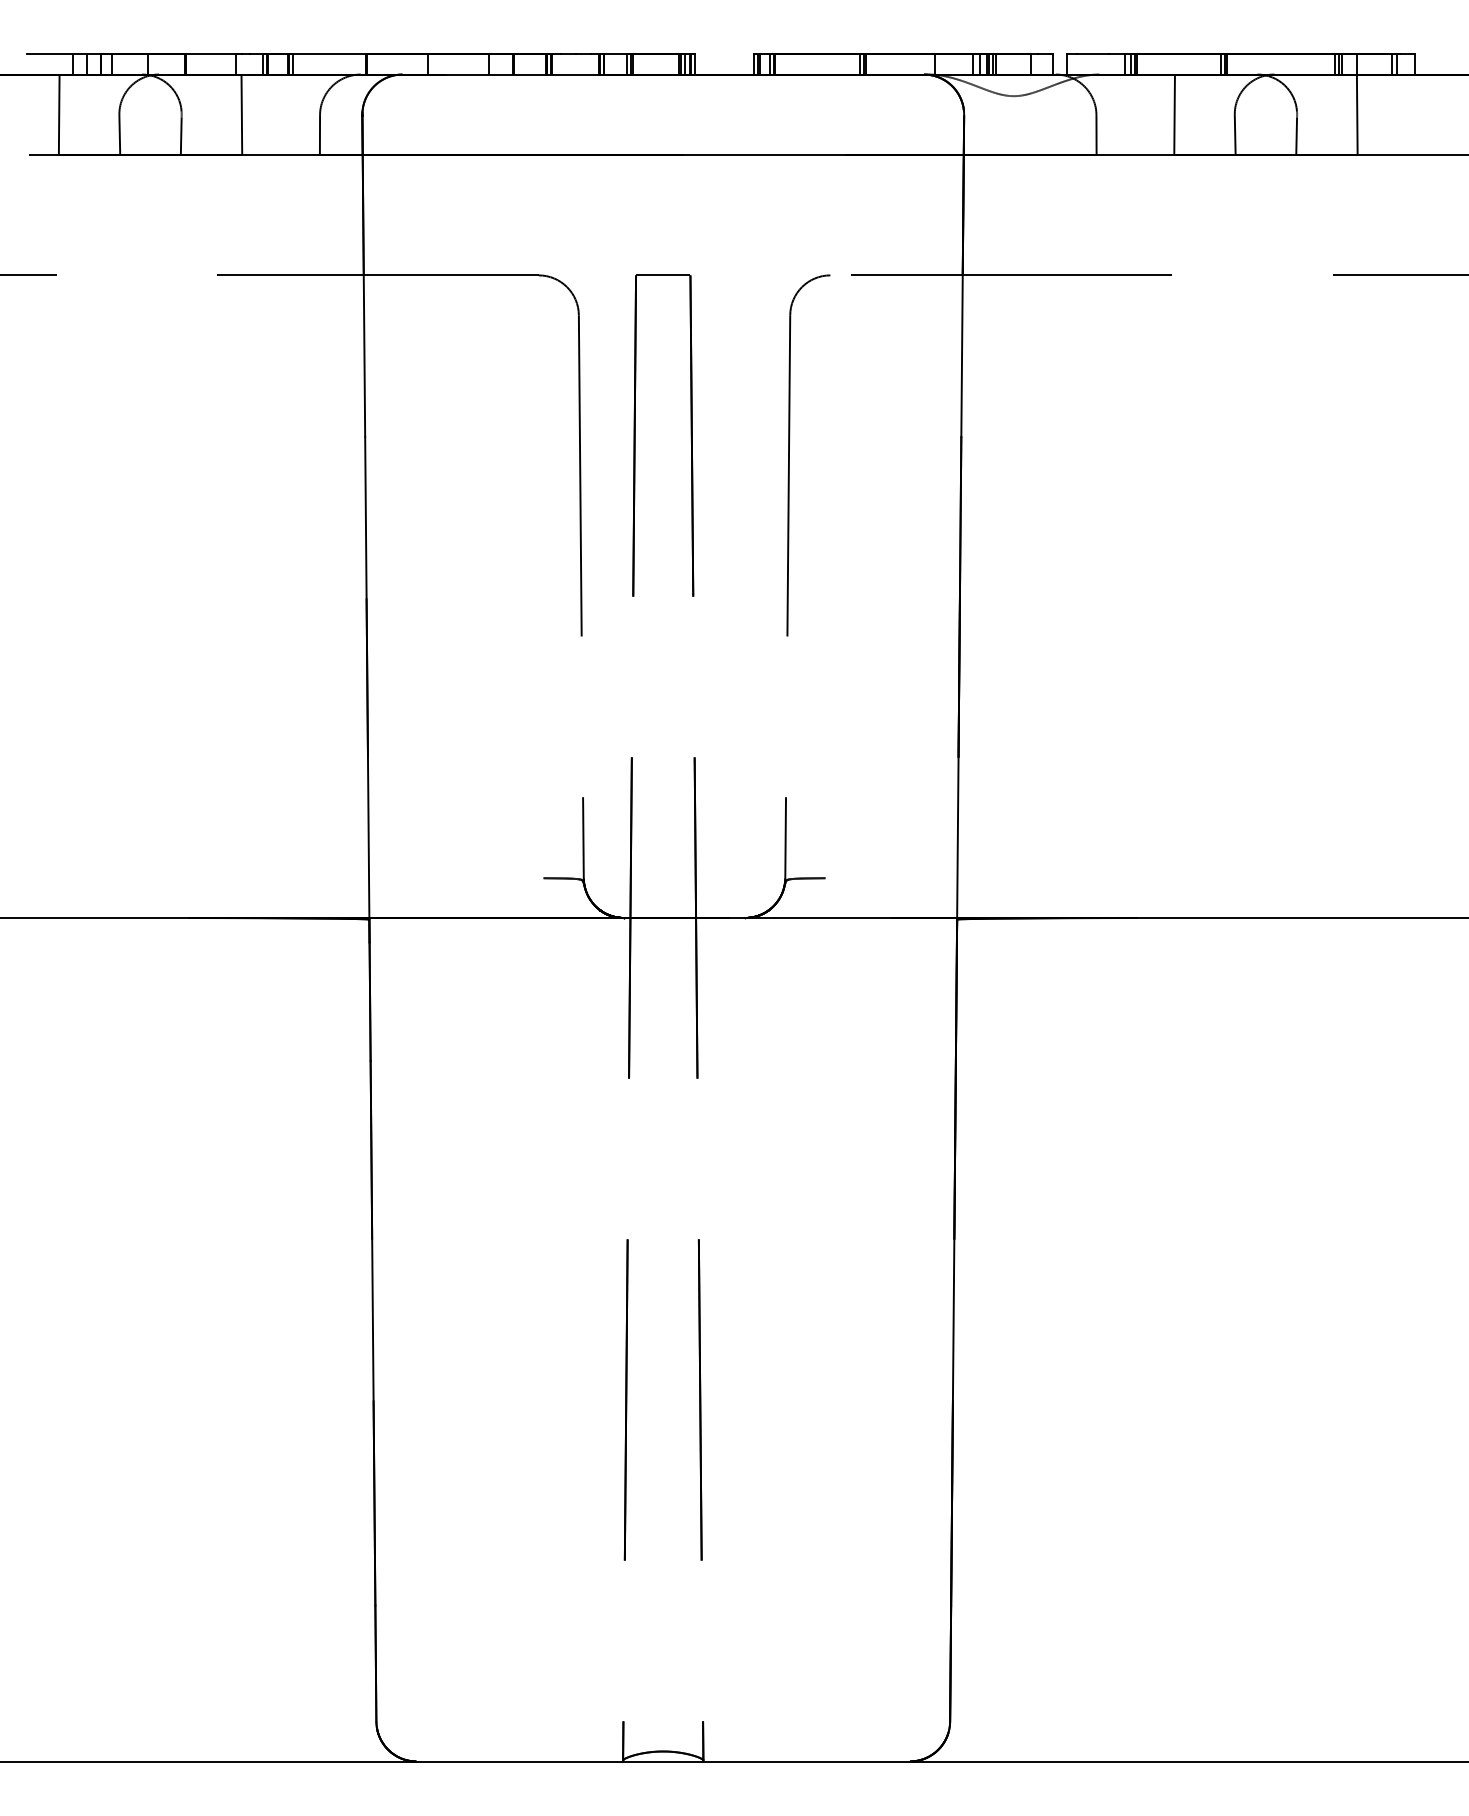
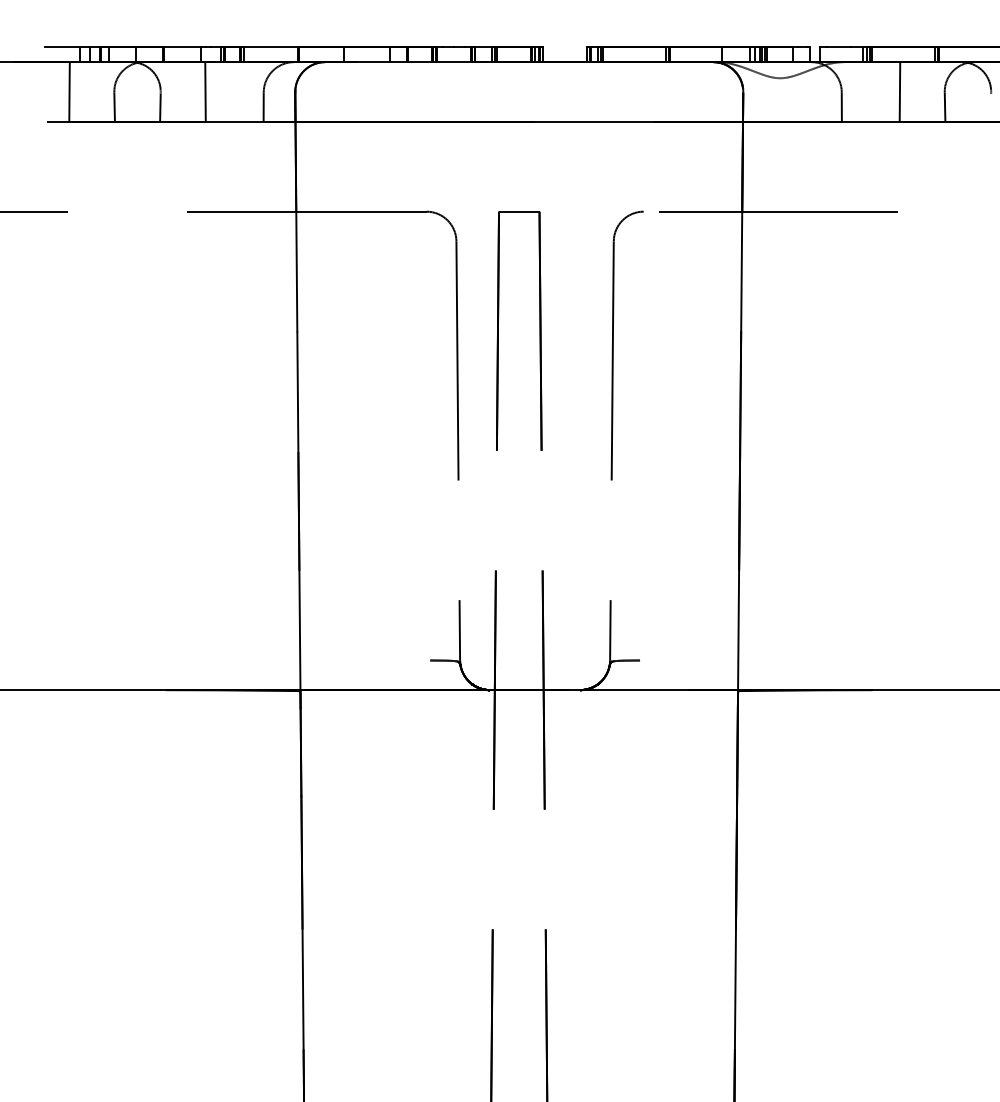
line: (1296, 135) -> (990, 107), removed

